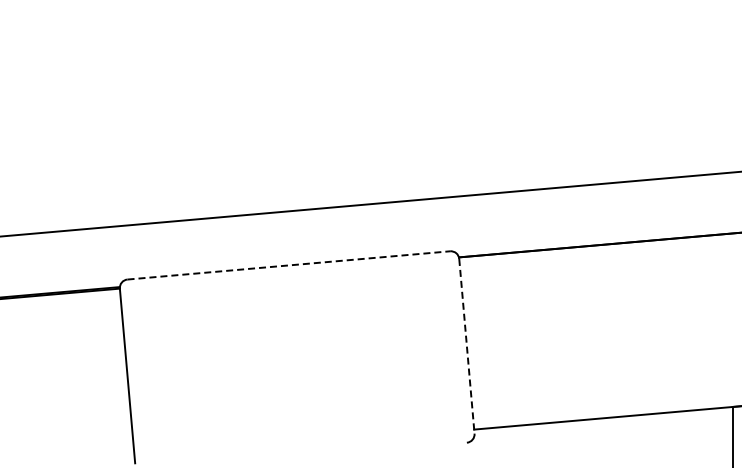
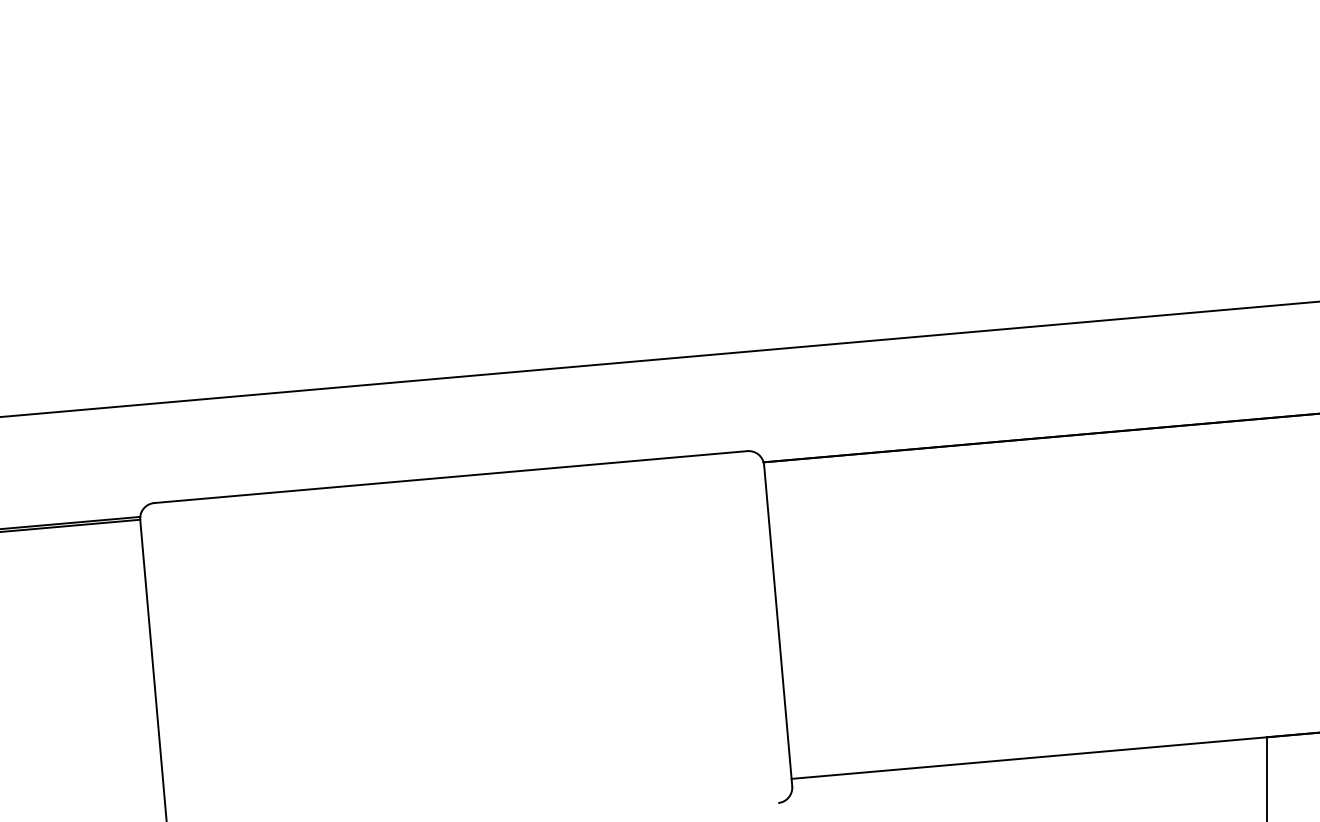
line: (288, 265) -> (450, 477), dashed -> solid
line: (466, 346) -> (777, 626), dashed -> solid

